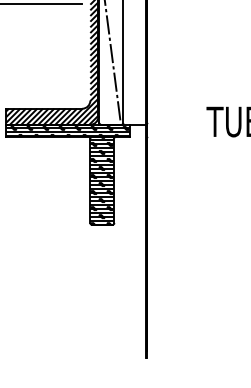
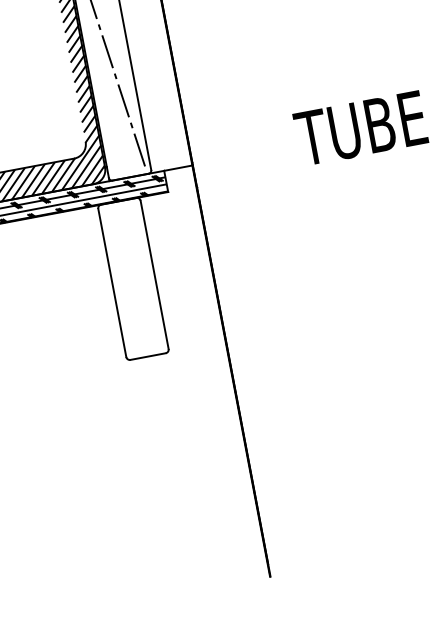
hatch: (102, 180) -> (133, 278), removed

